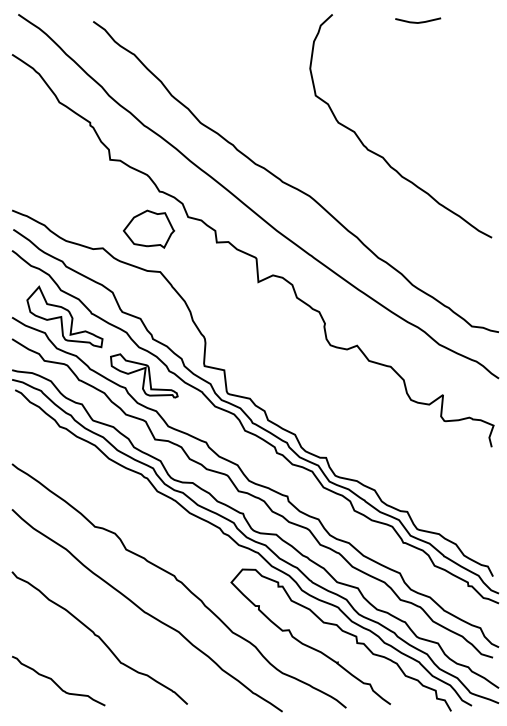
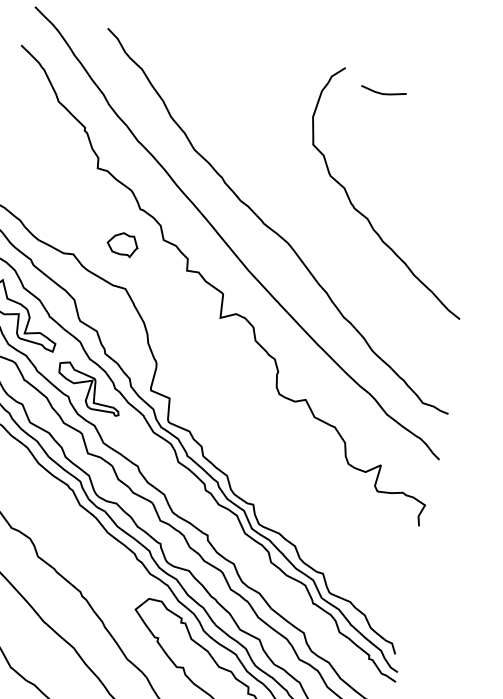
line: (419, 21) -> (384, 92), moved
part: (149, 228) -> (123, 243), size x0.6

